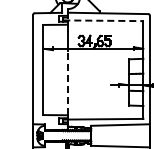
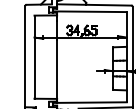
line: (103, 20) -> (89, 11), dashed -> solid
line: (67, 82) -> (56, 68), dashed -> solid

